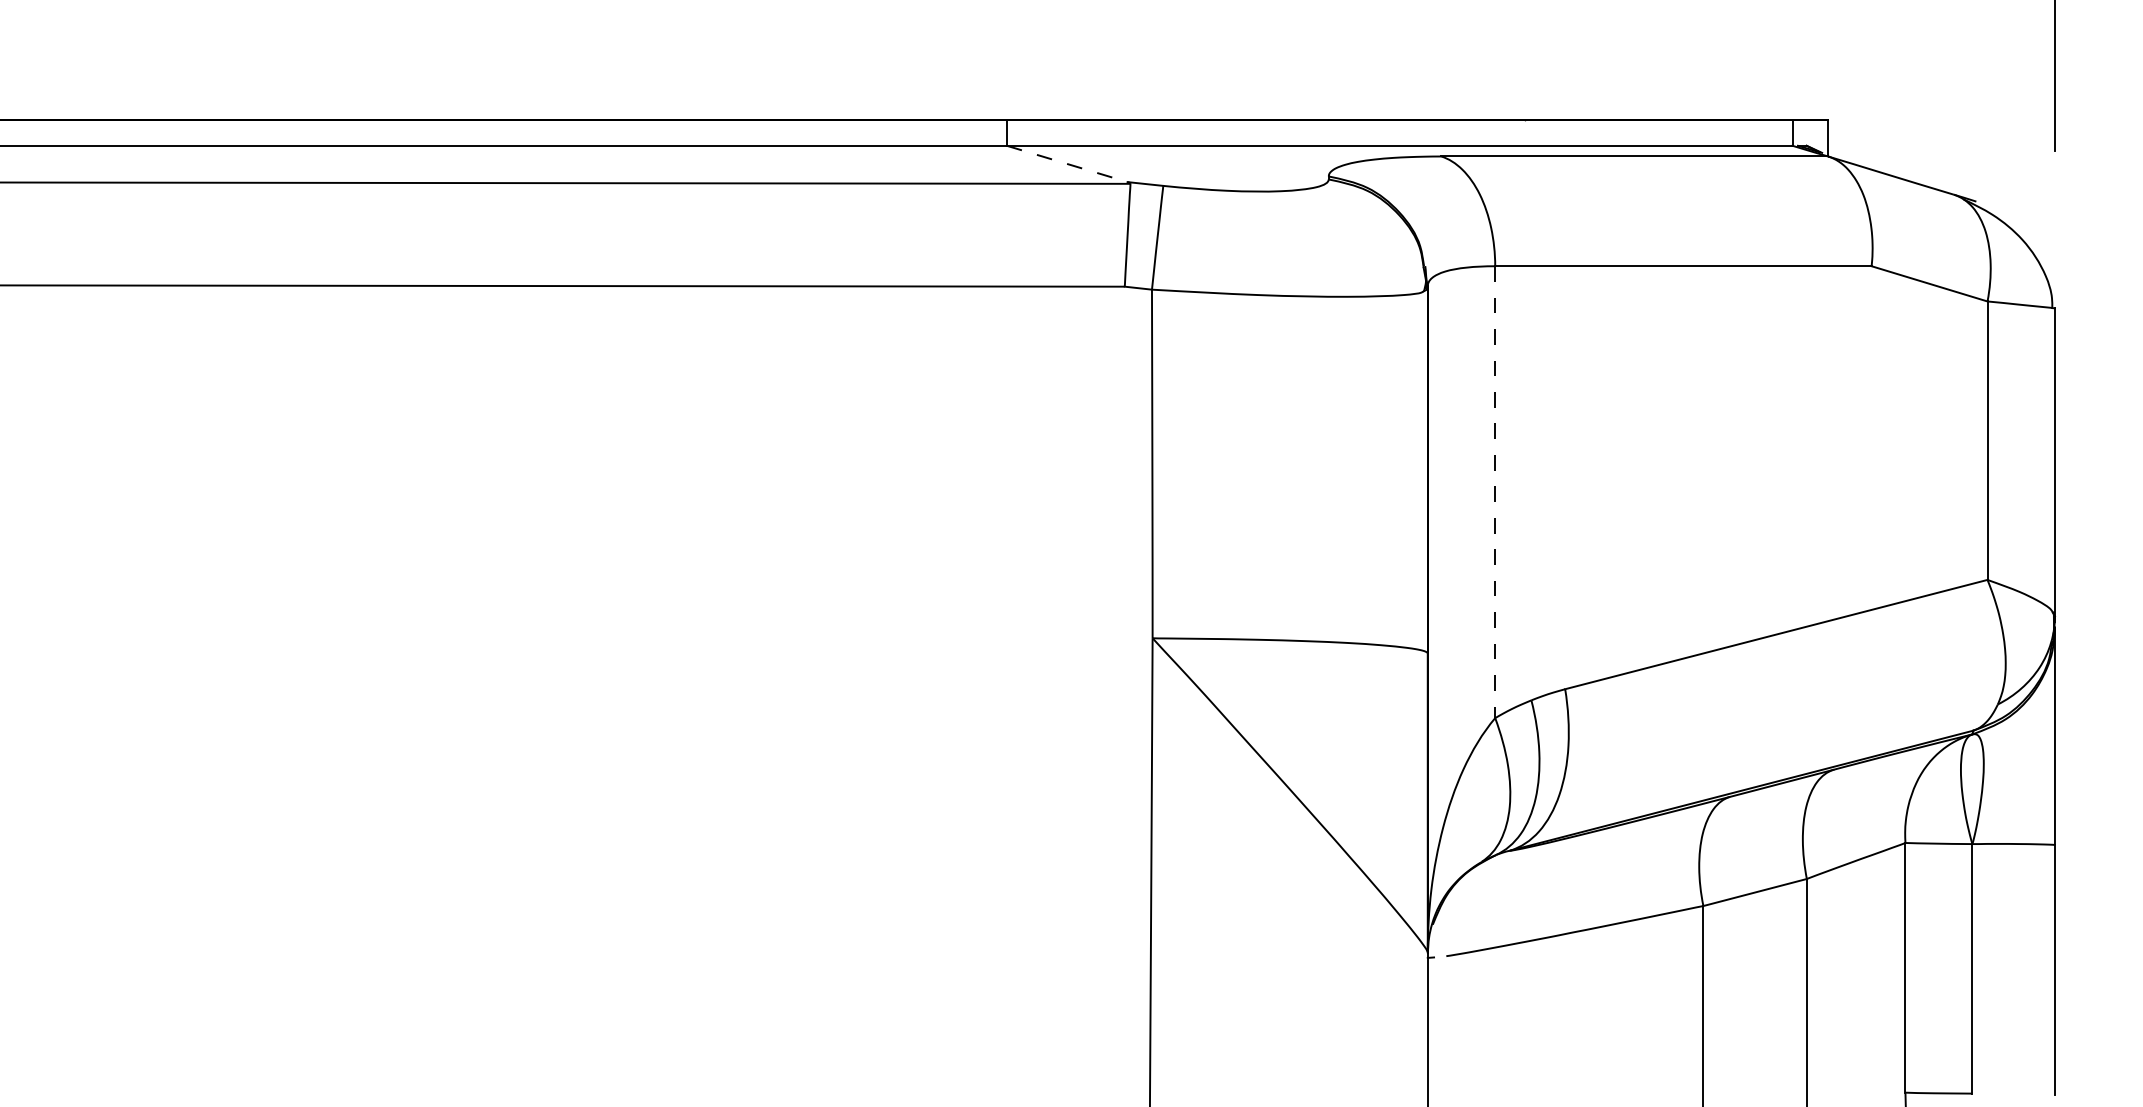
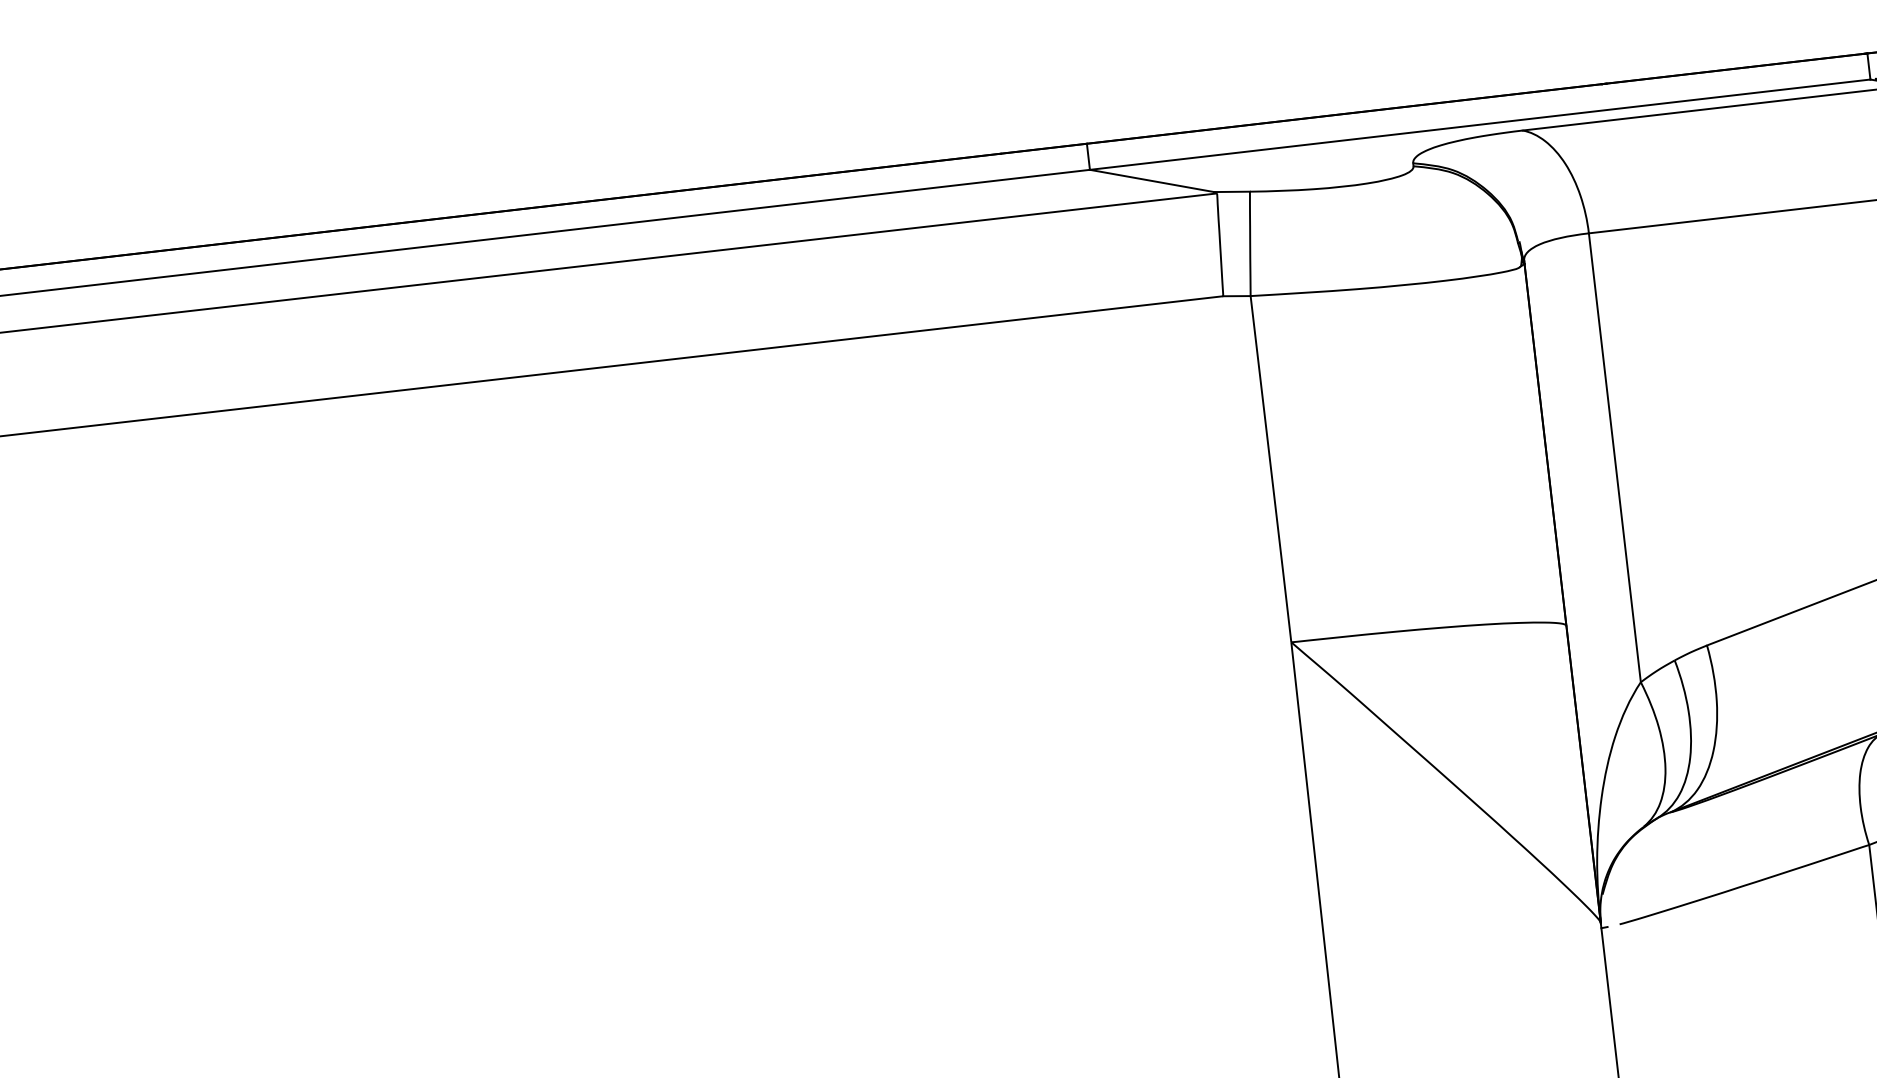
line: (1067, 164) -> (1152, 181), dashed -> solid
line: (1495, 492) -> (1615, 458), dashed -> solid

